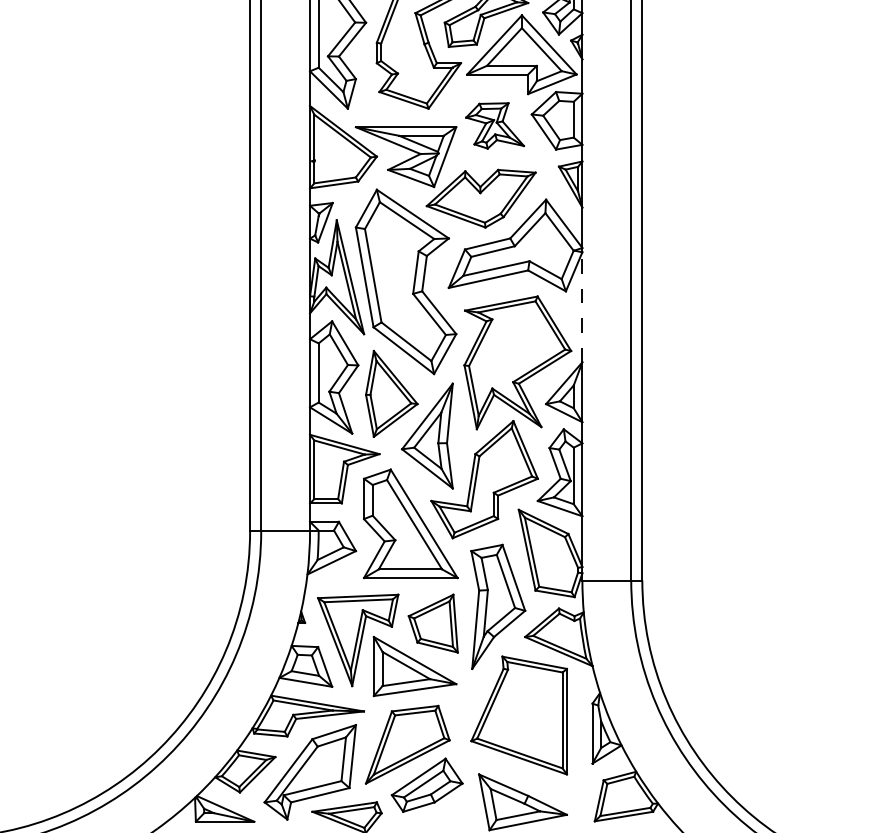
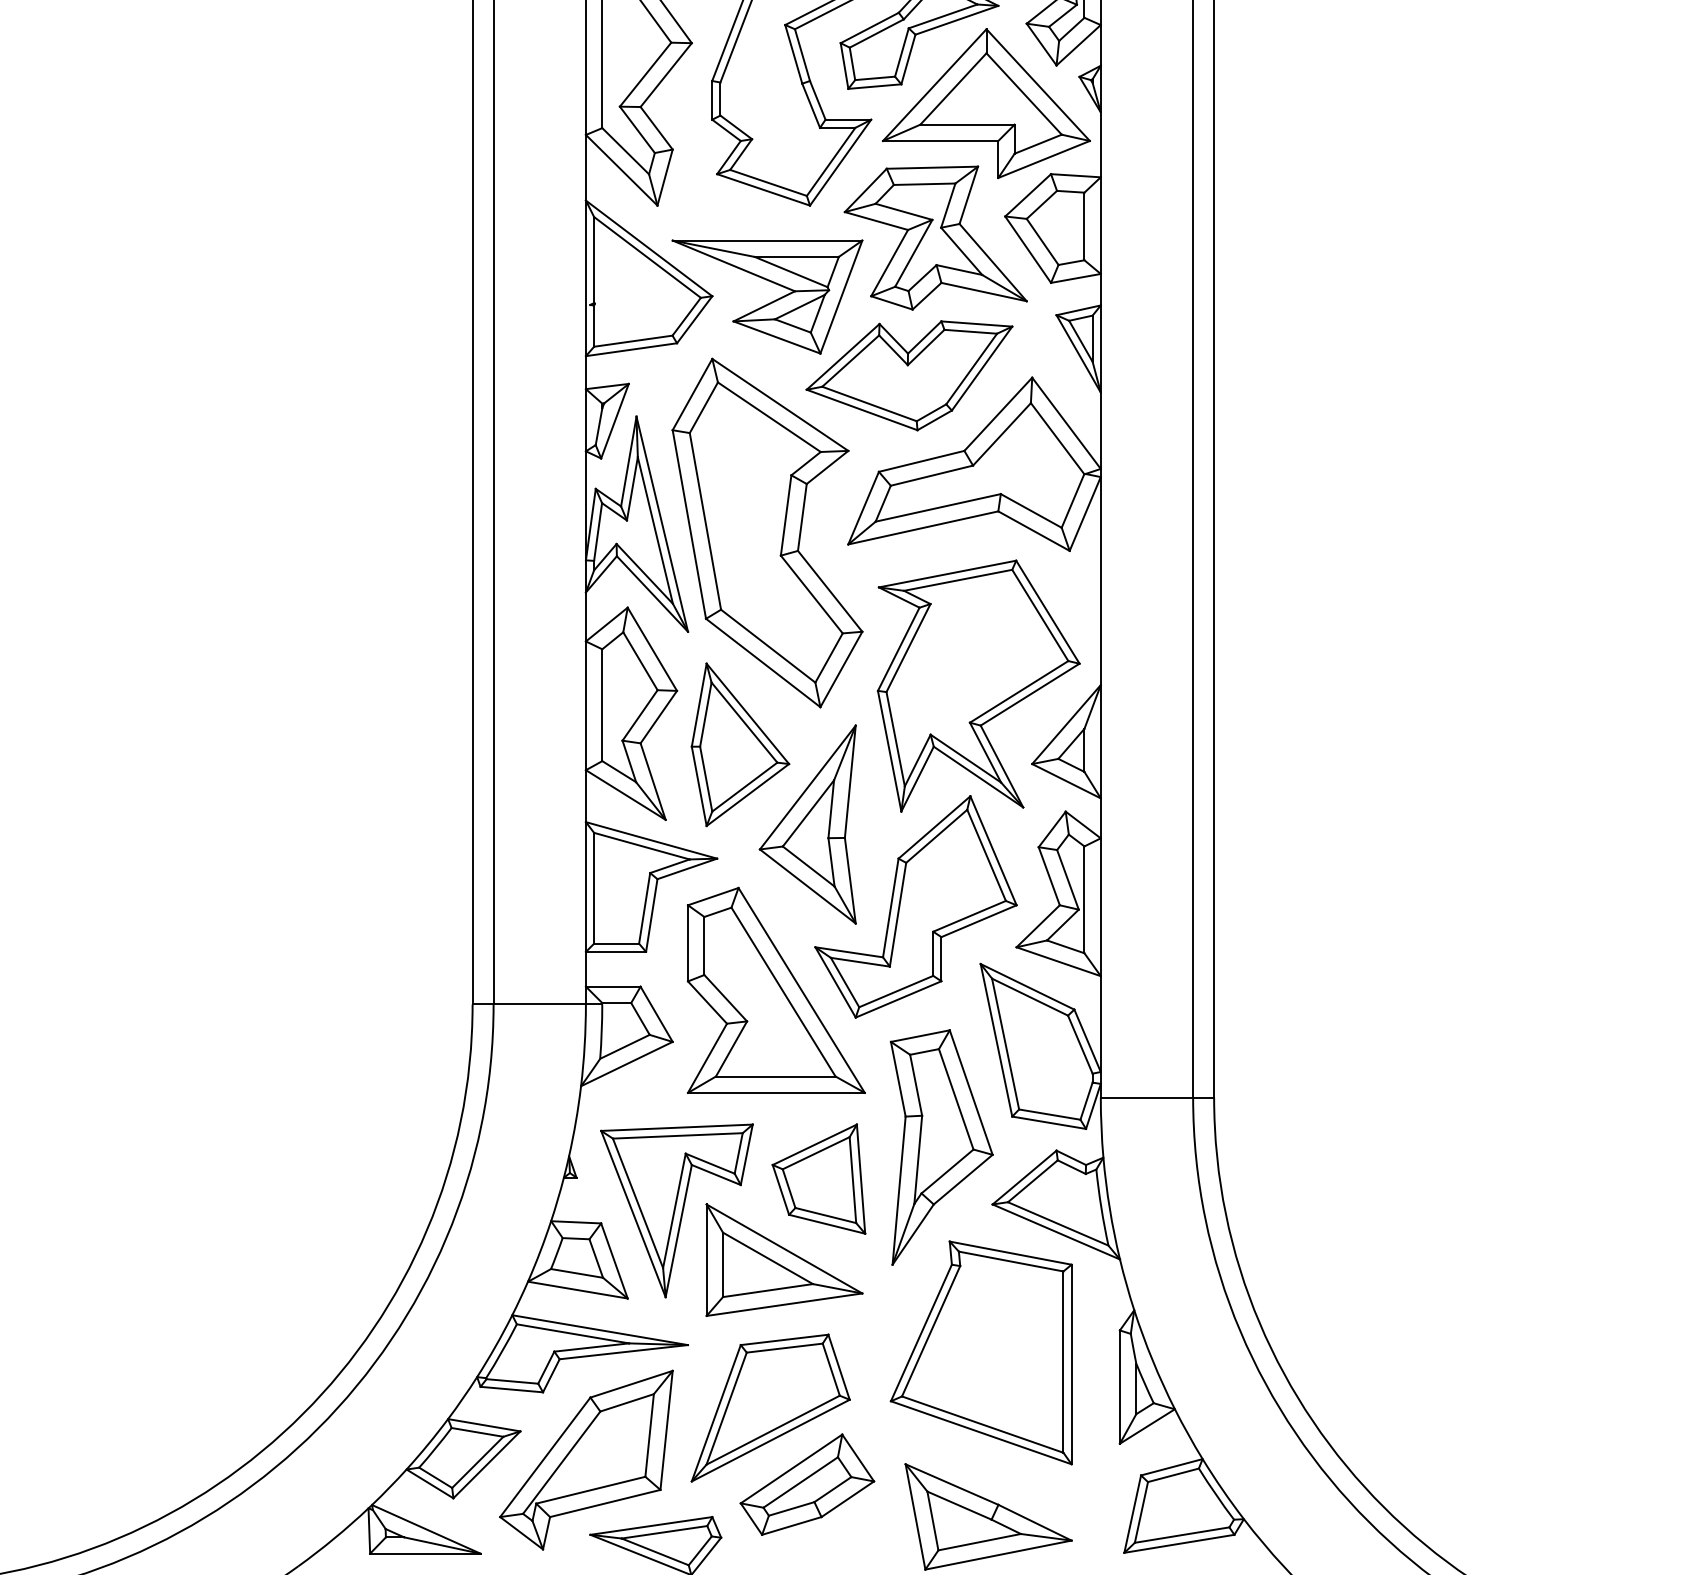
part: (494, 125) -> (934, 237), size x1.67
line: (582, 306) -> (1100, 579), dashed -> solid

